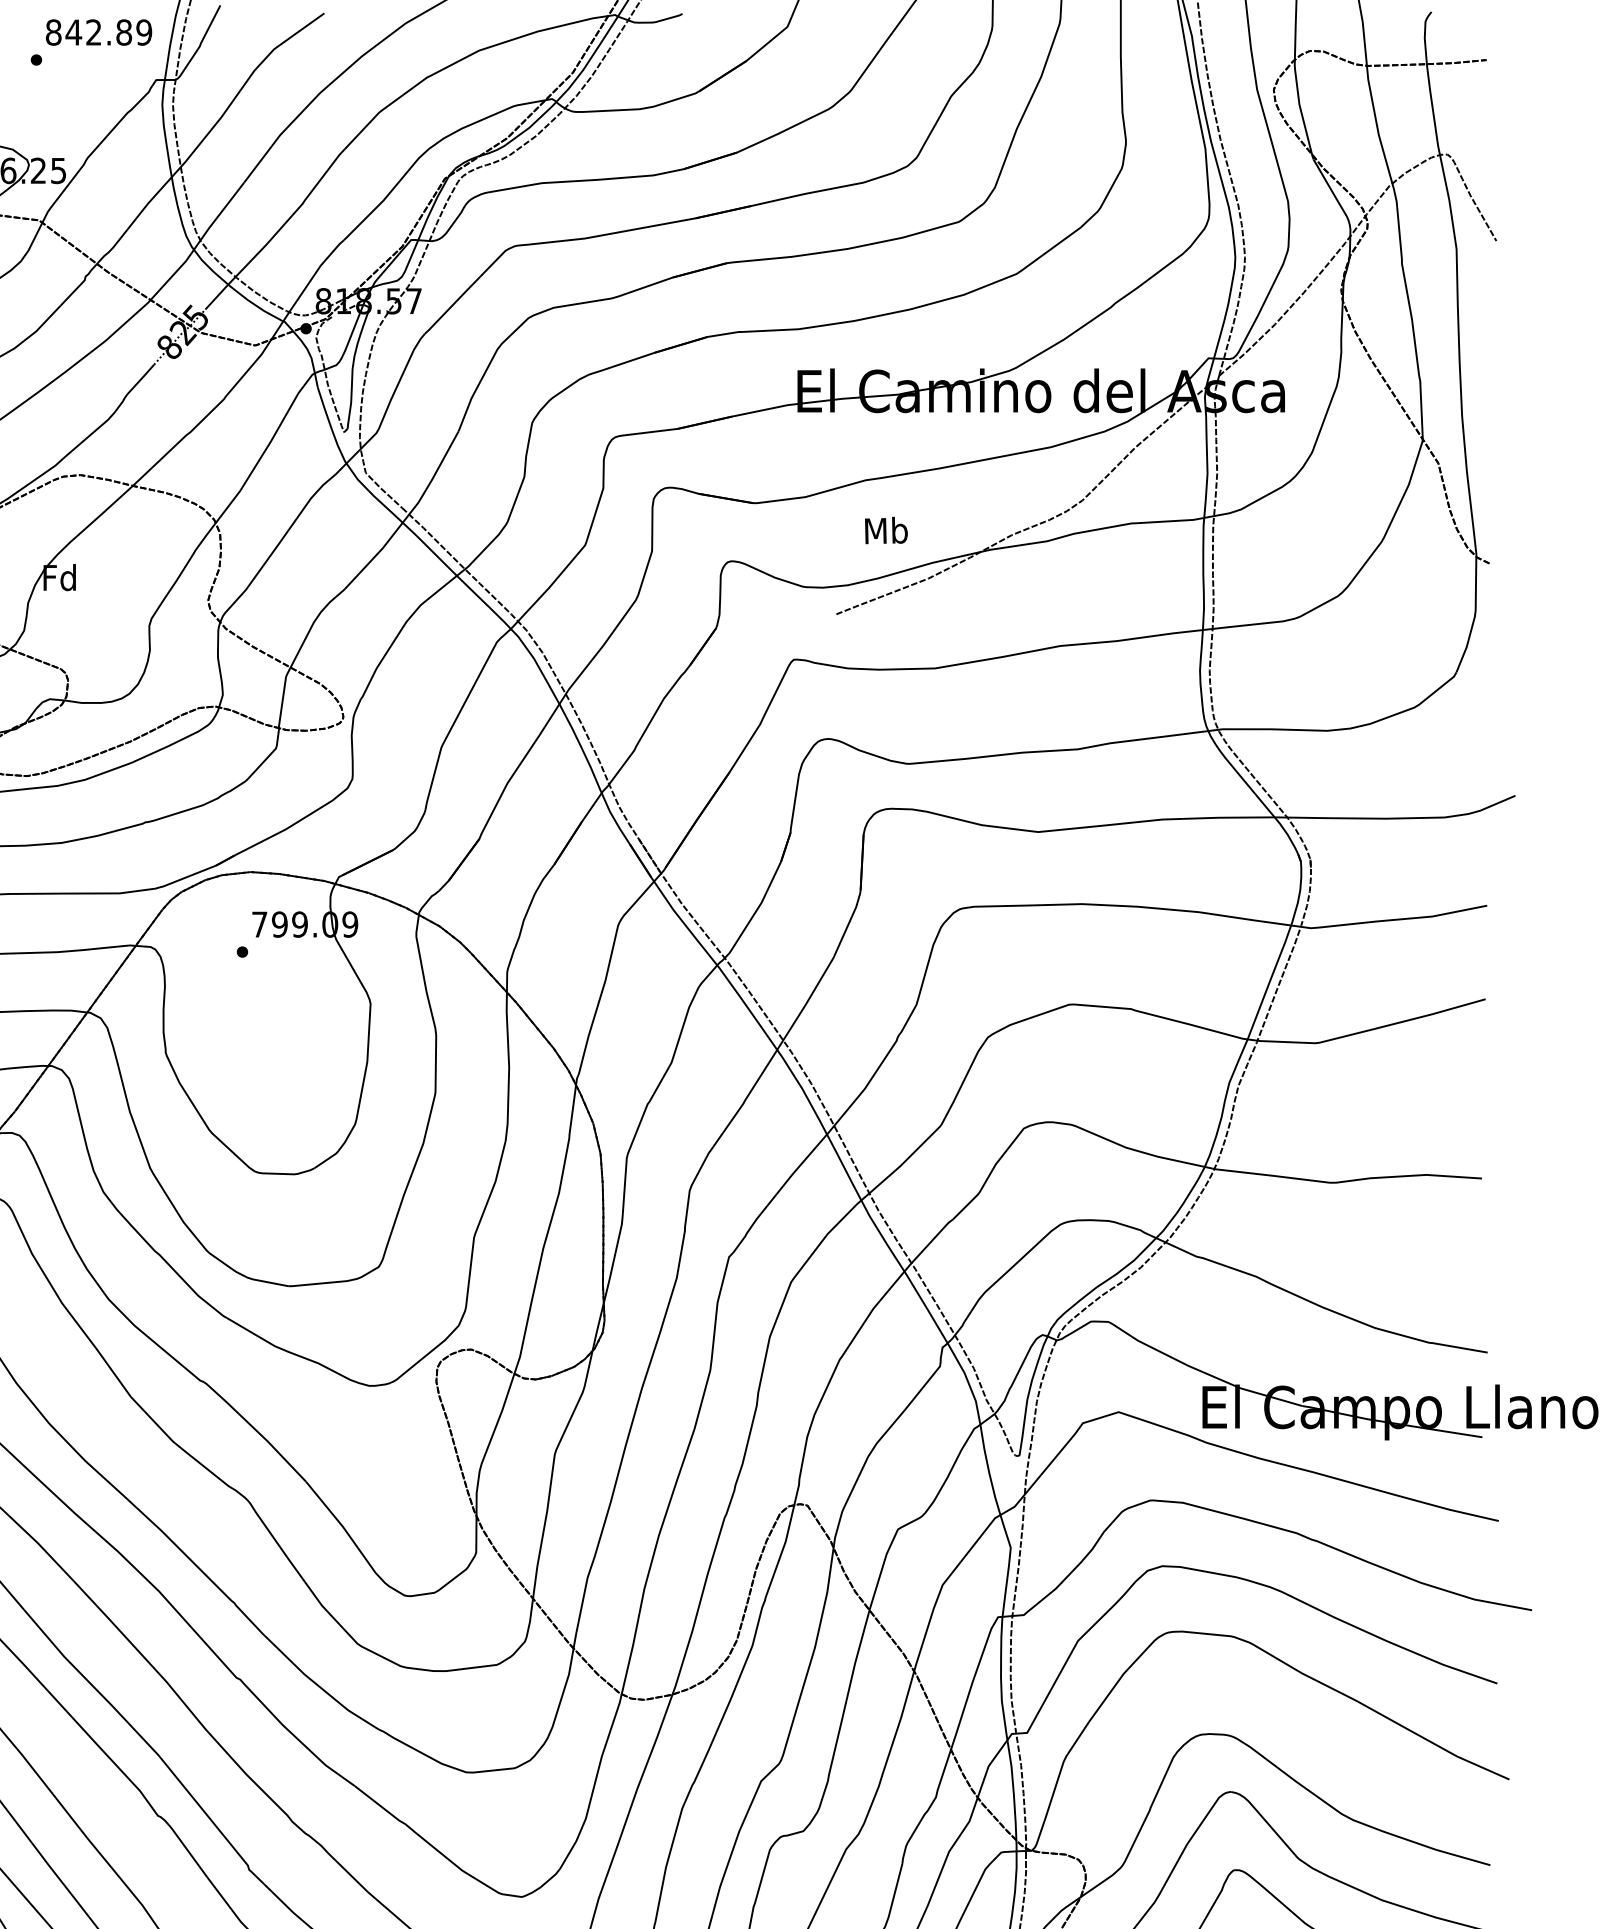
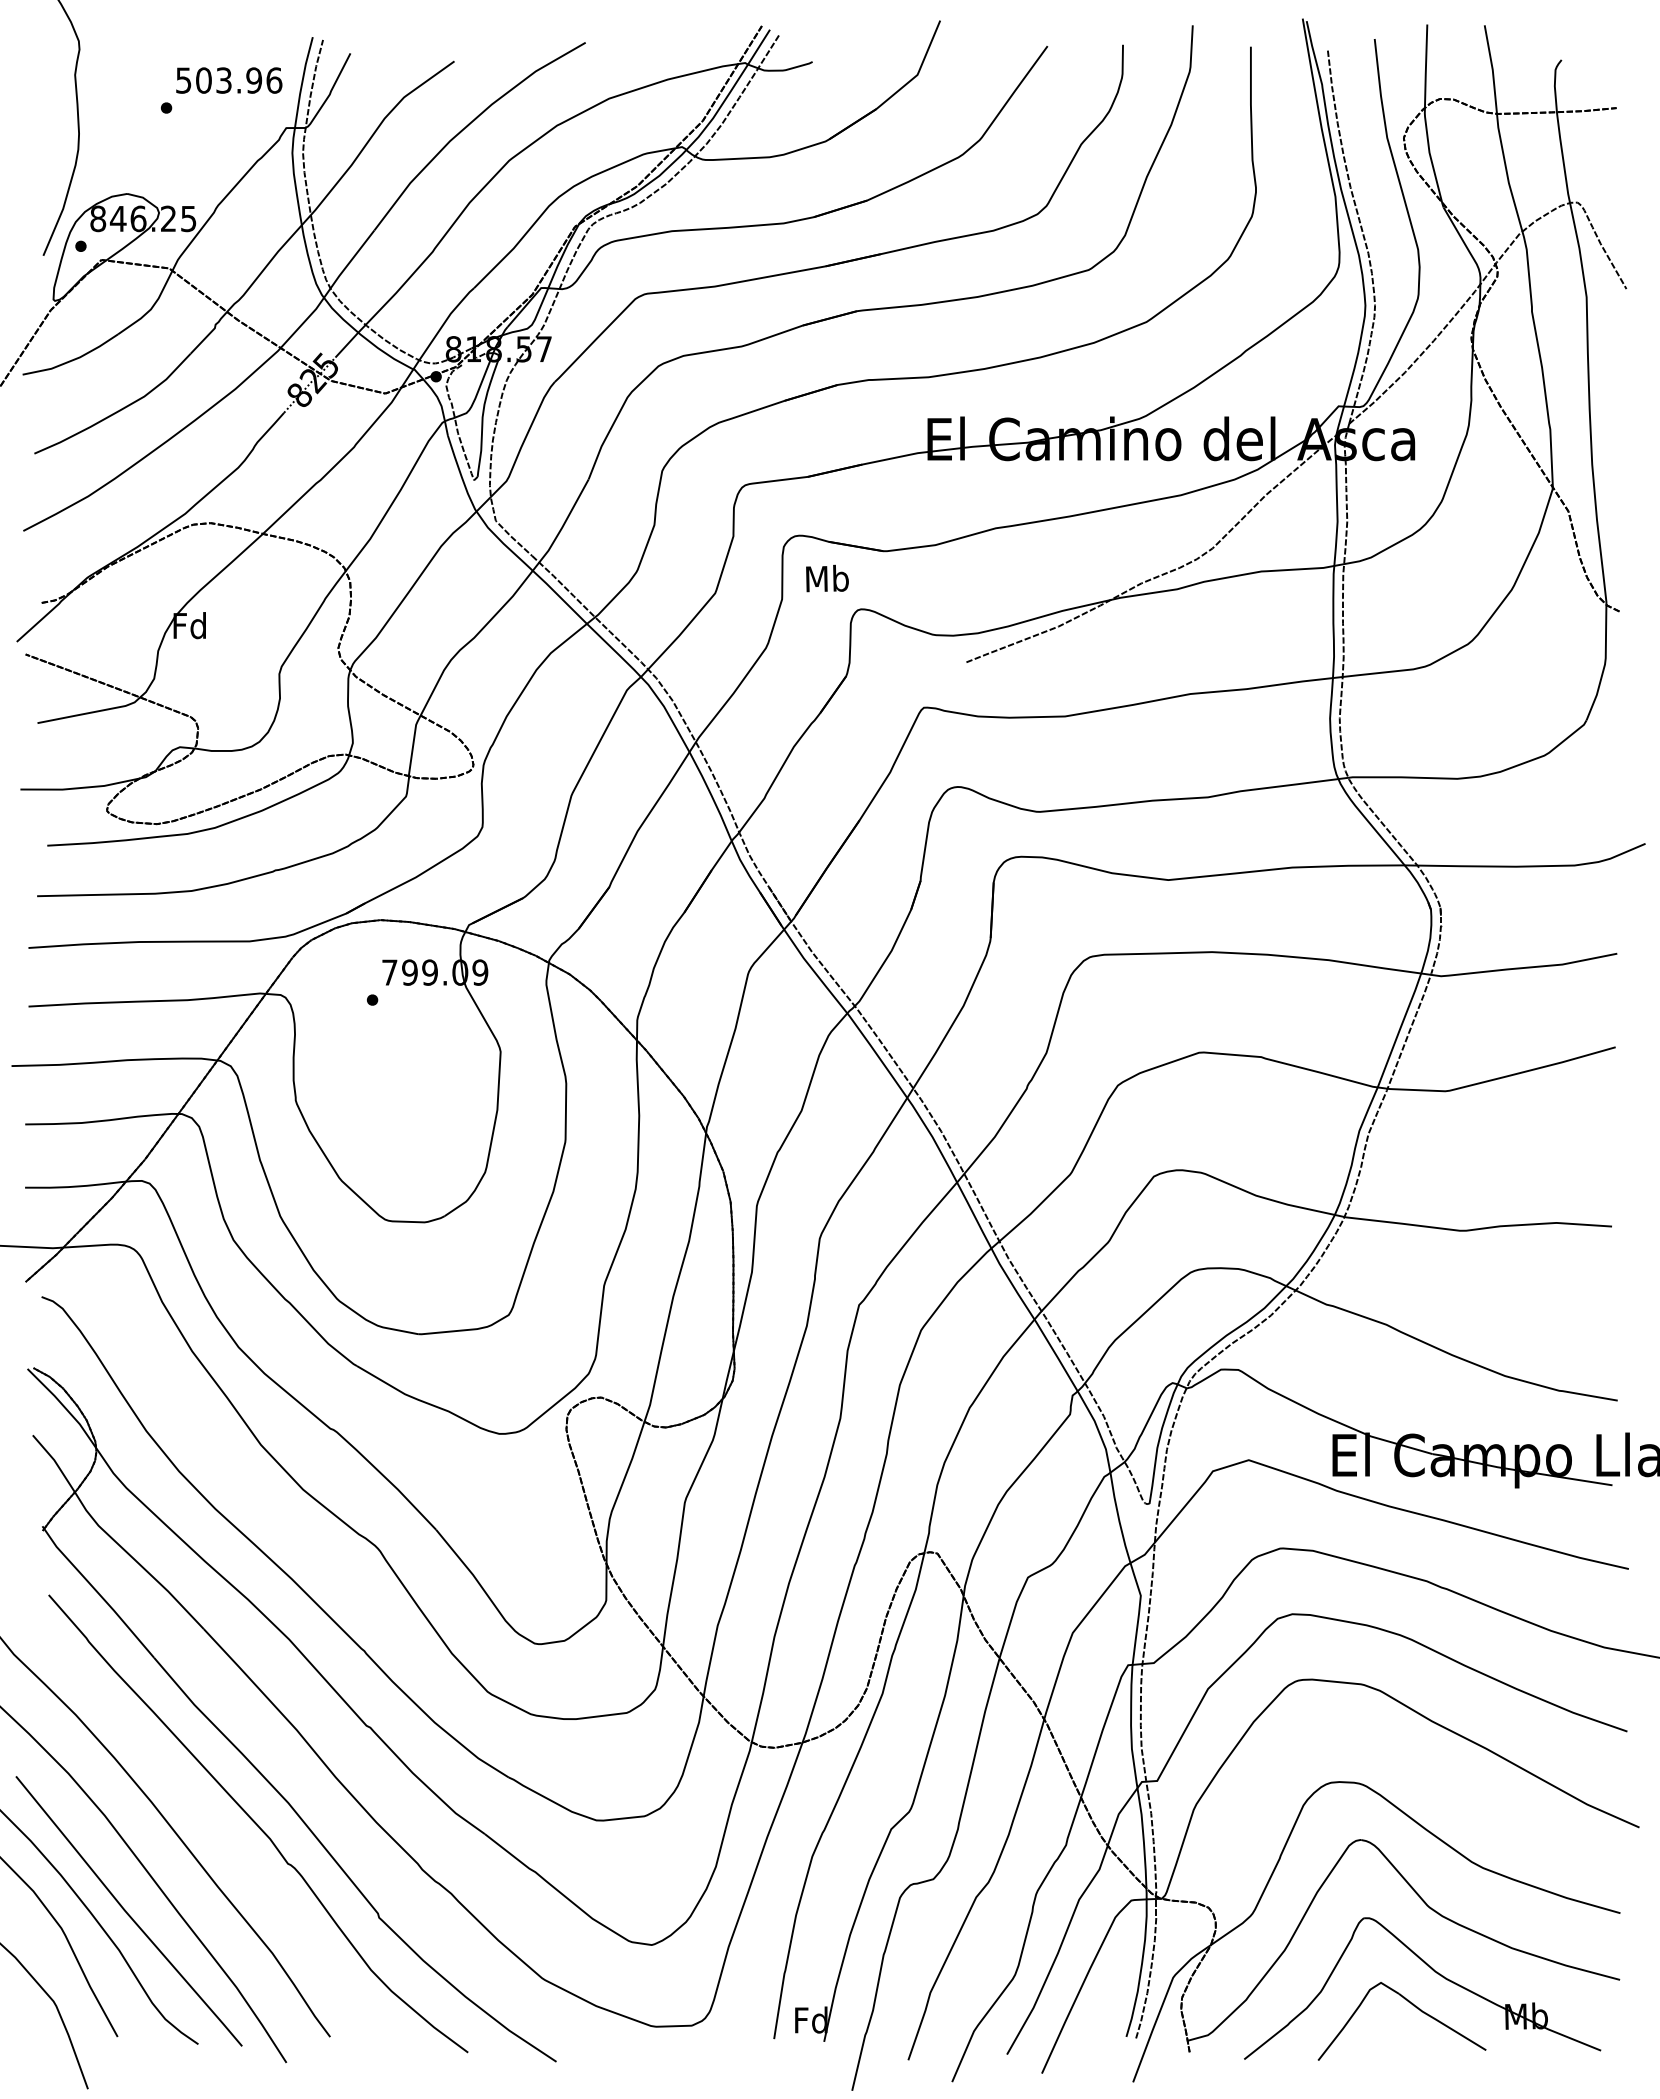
text: (99, 32) -> (229, 80), 842.89 -> 503.96
text: (886, 530) -> (827, 578), moved

